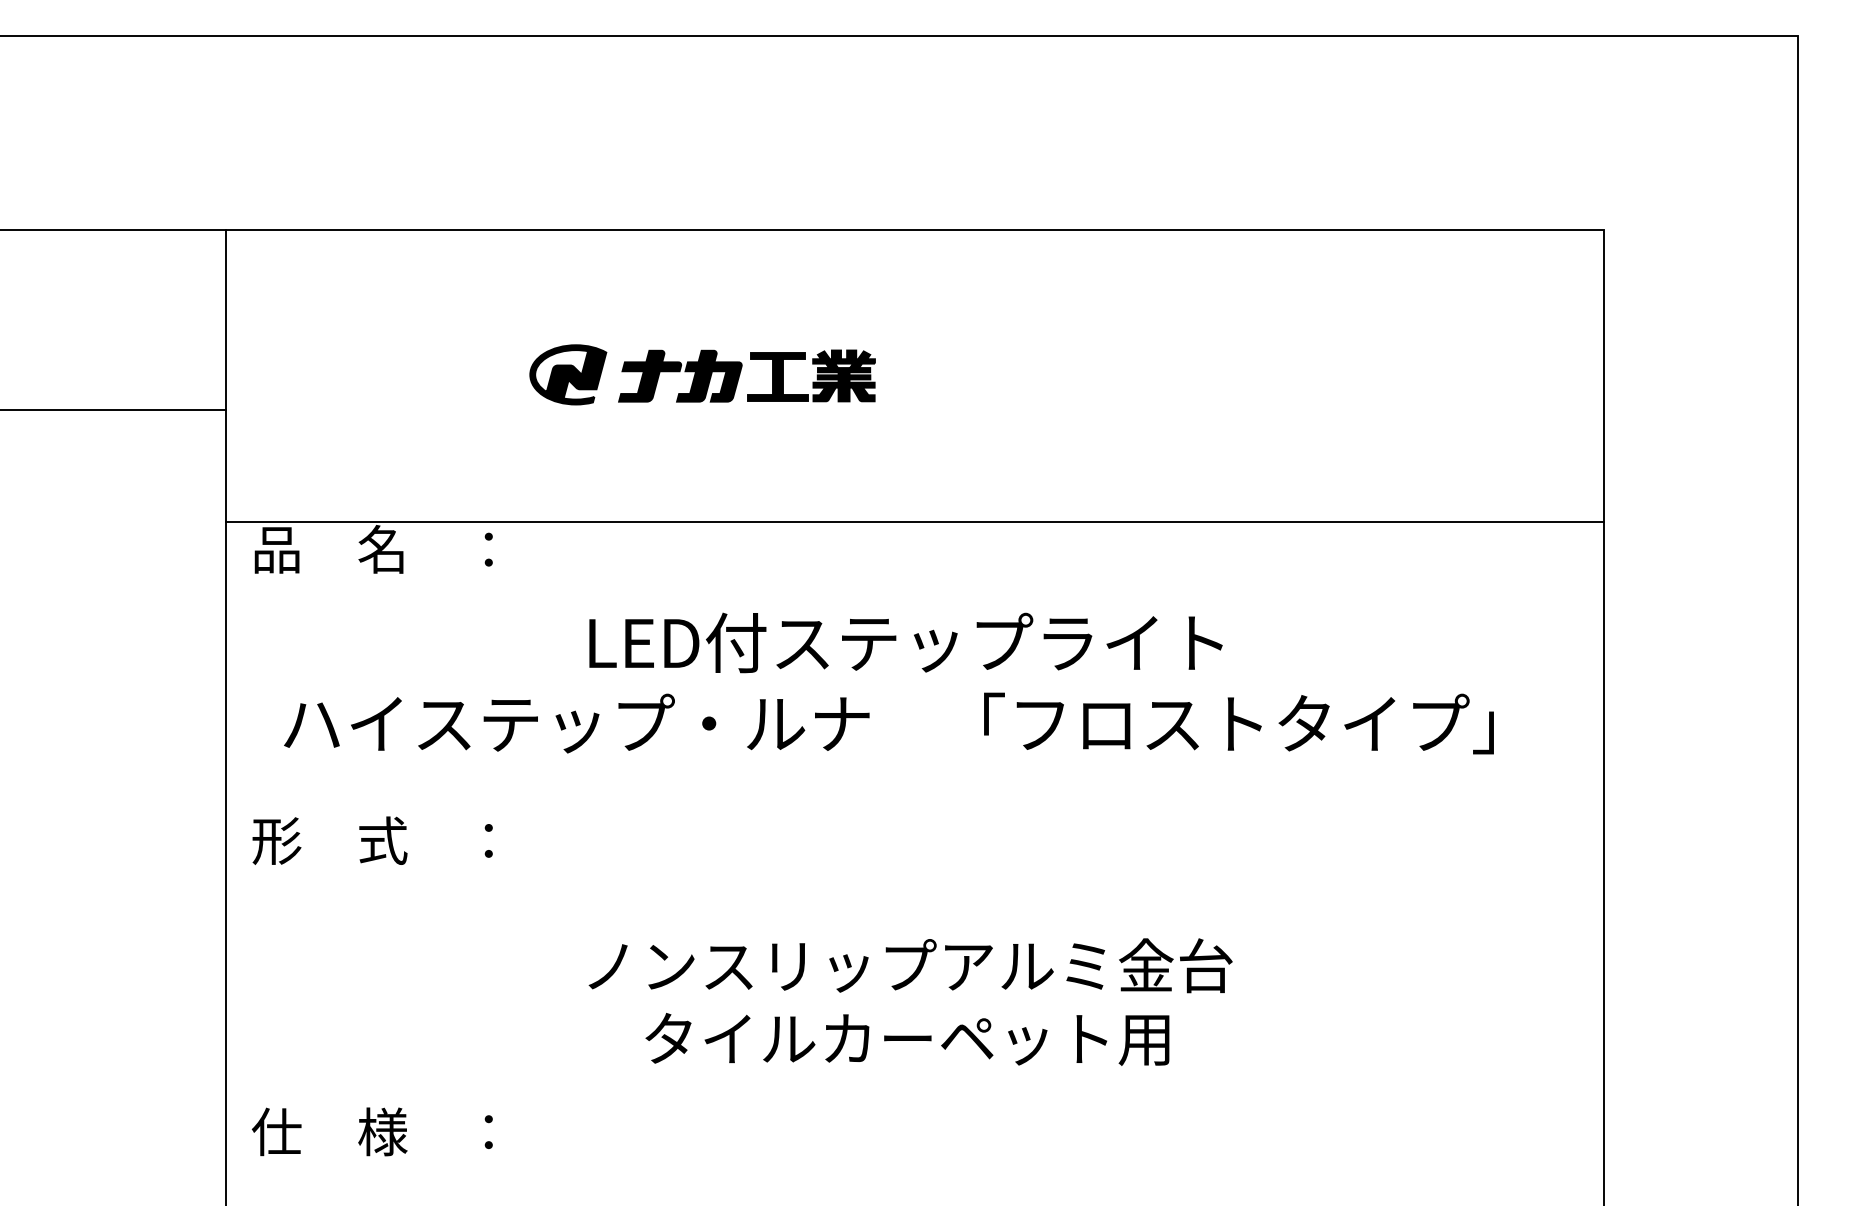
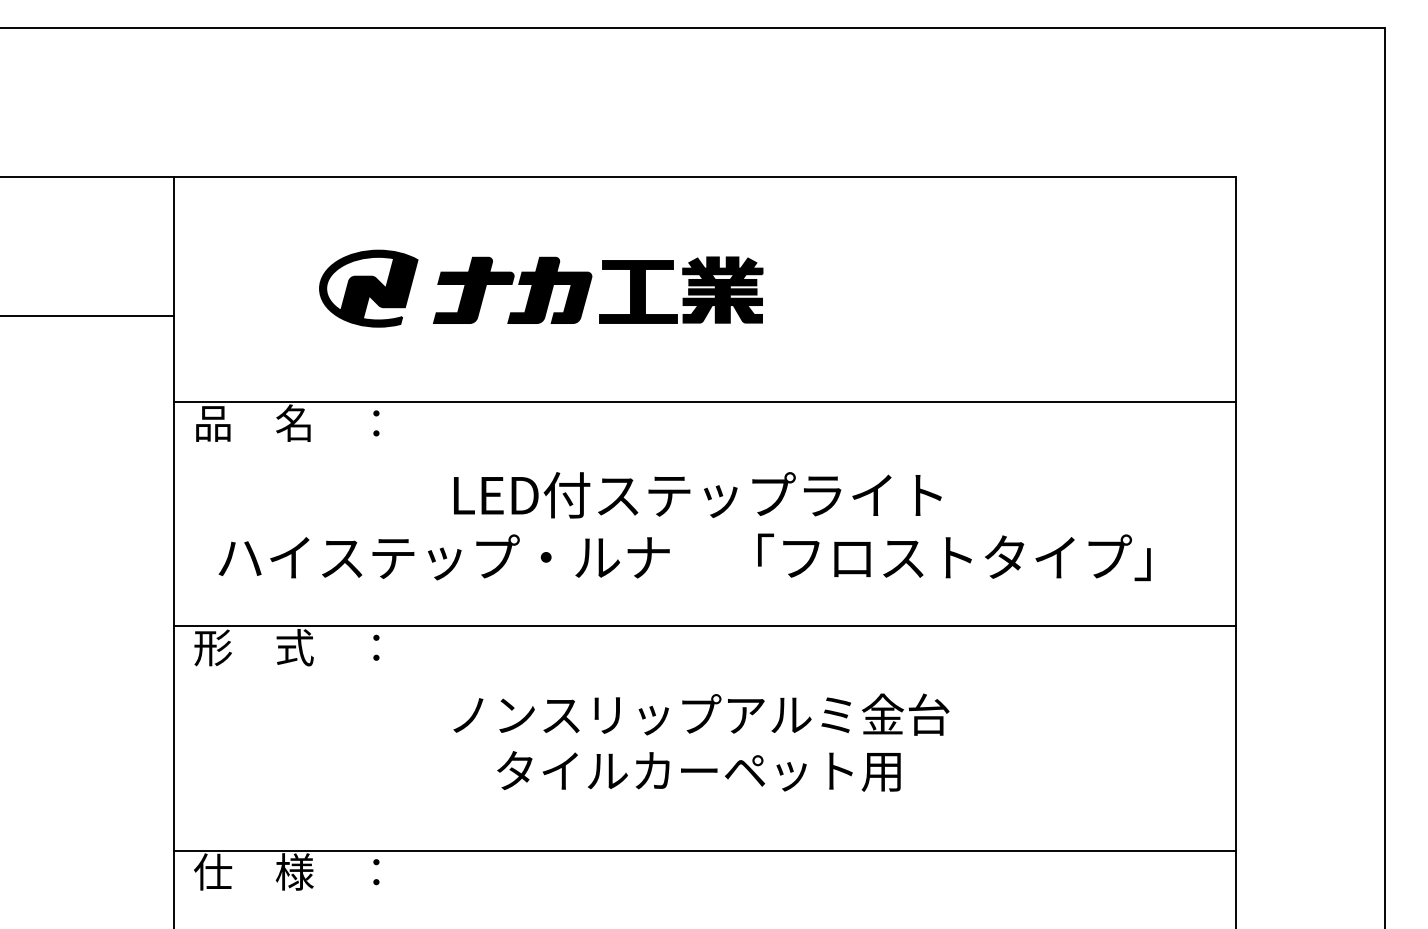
part: (702, 374) -> (541, 288), size x1.67
line: (914, 812) -> (704, 625), added
text: (910, 1001) -> (701, 742), moved
line: (914, 1104) -> (704, 850), added

